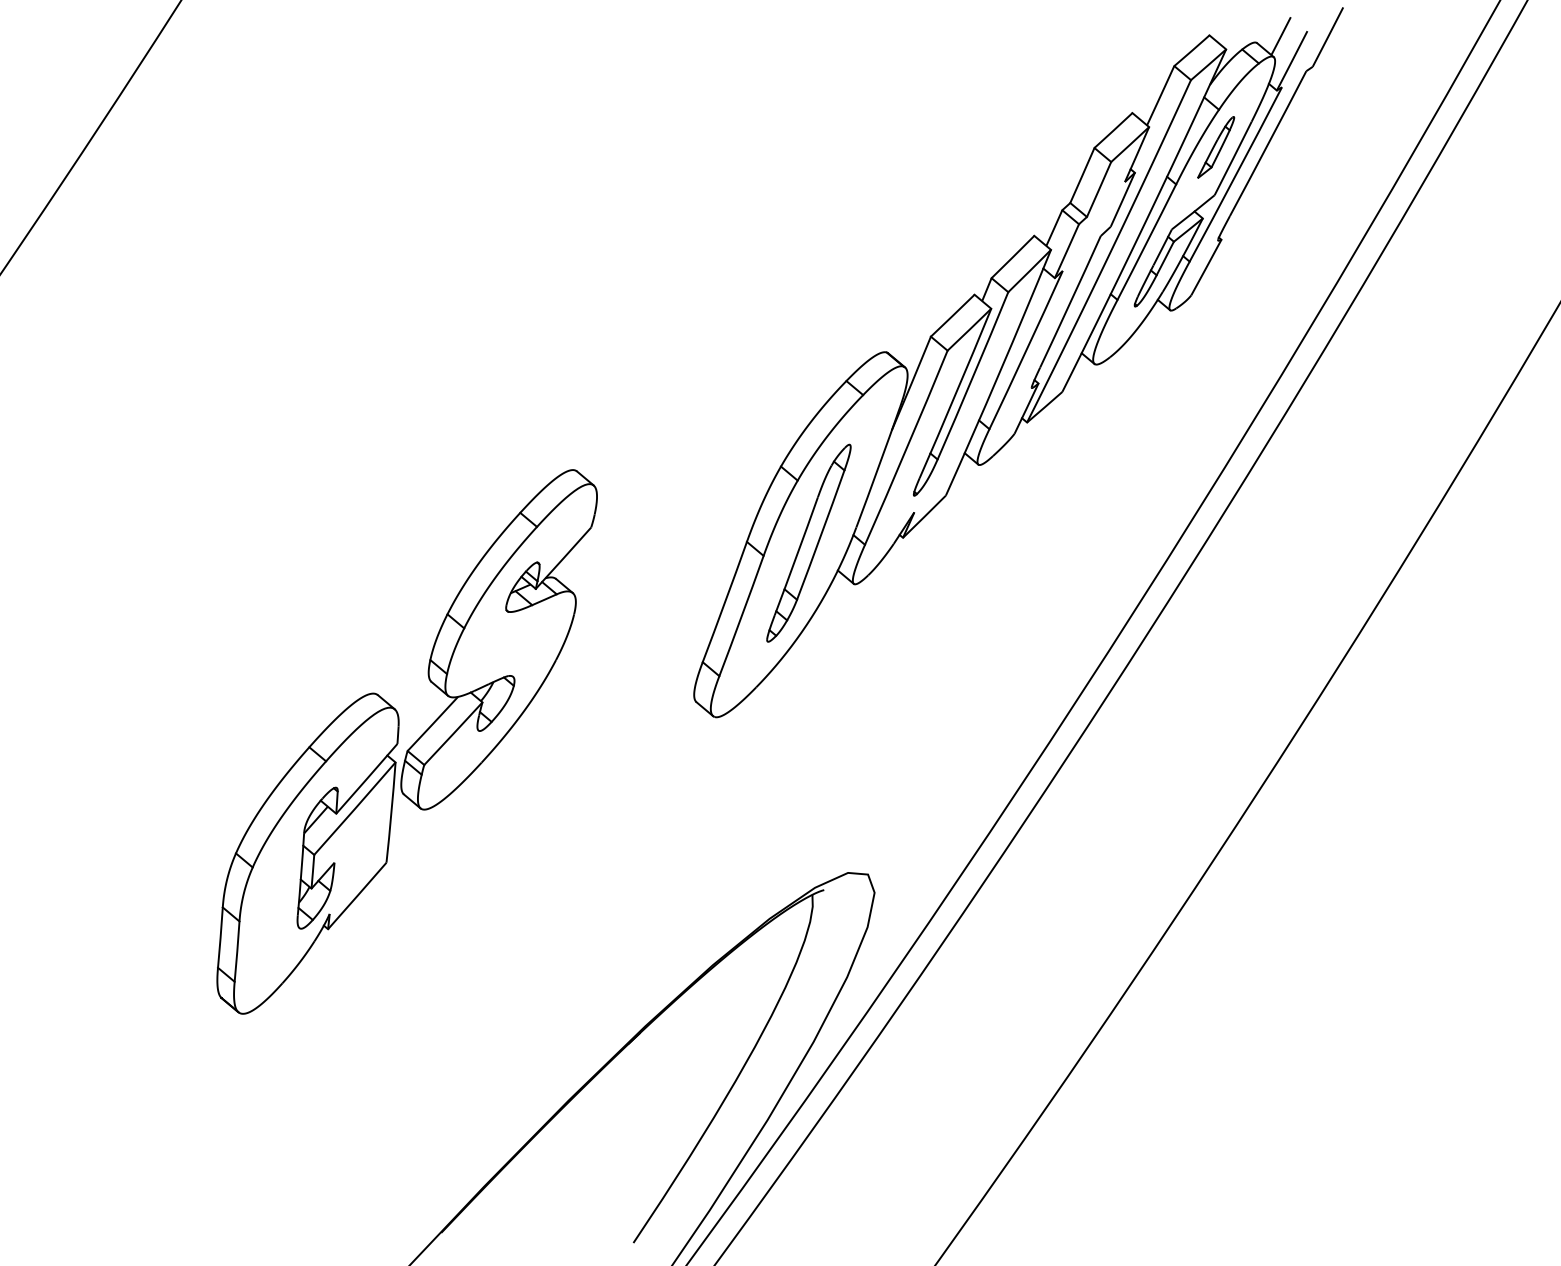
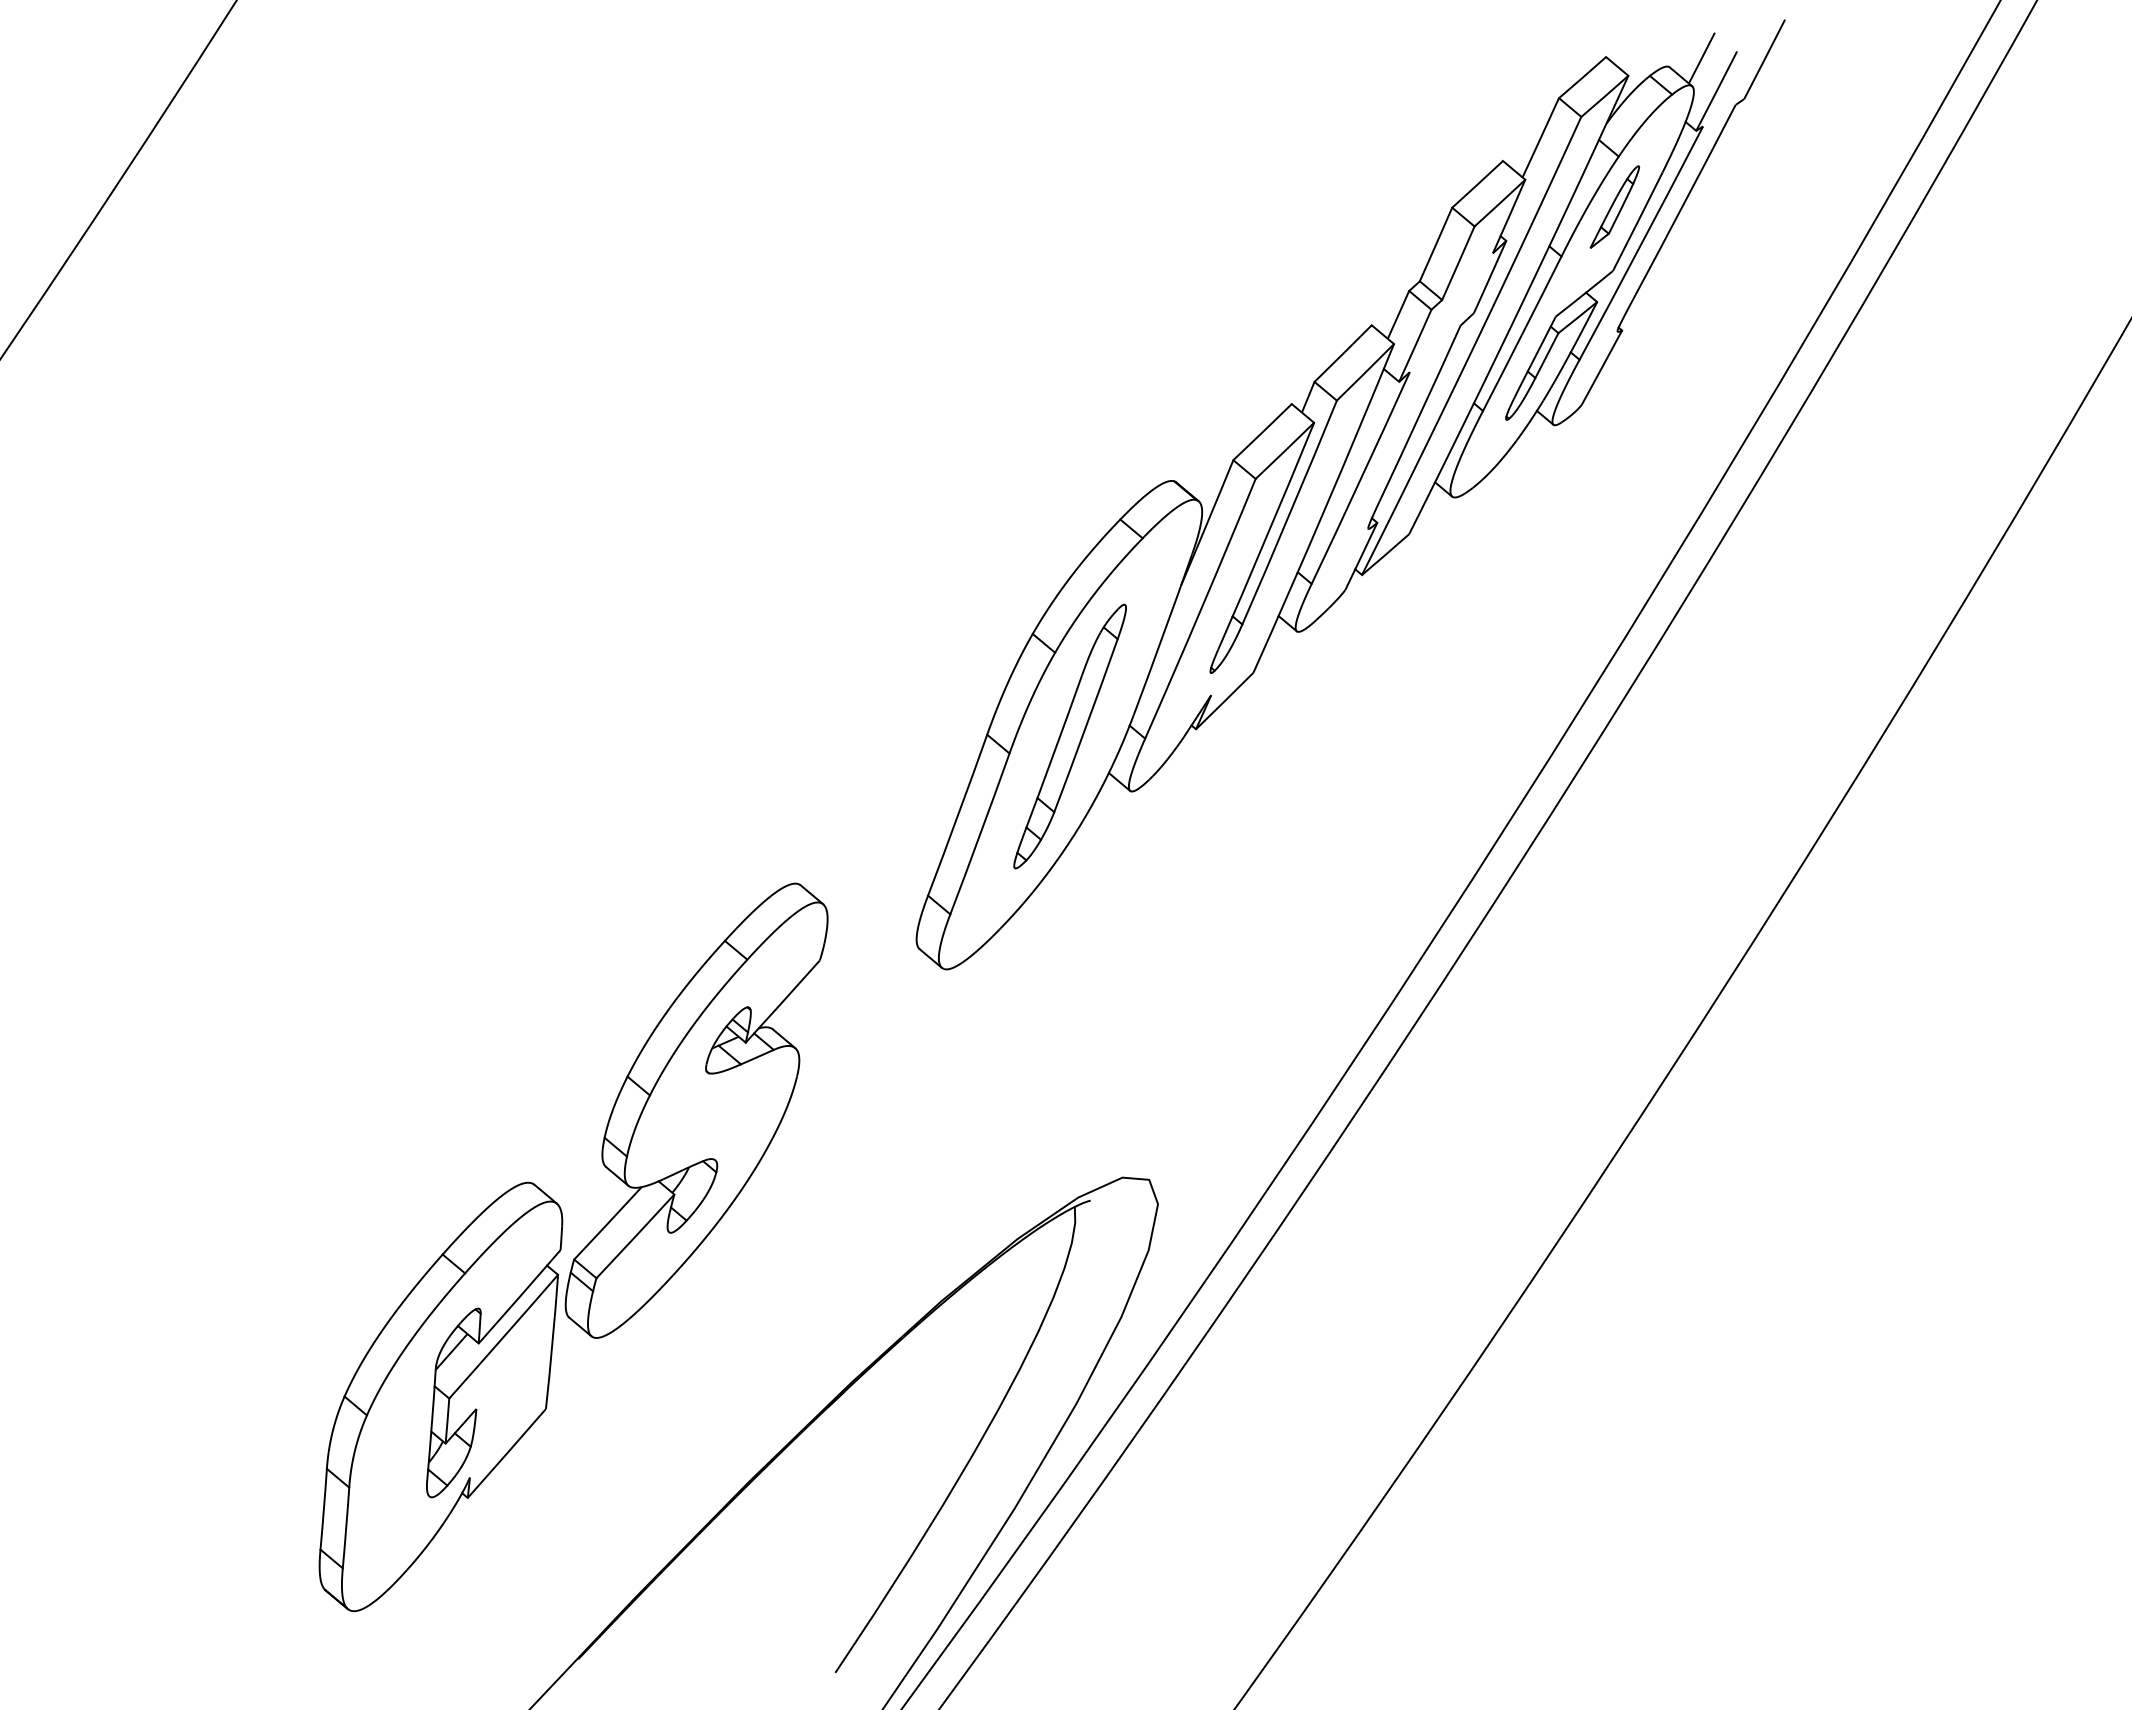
part: (411, 745) -> (579, 1252), moved

